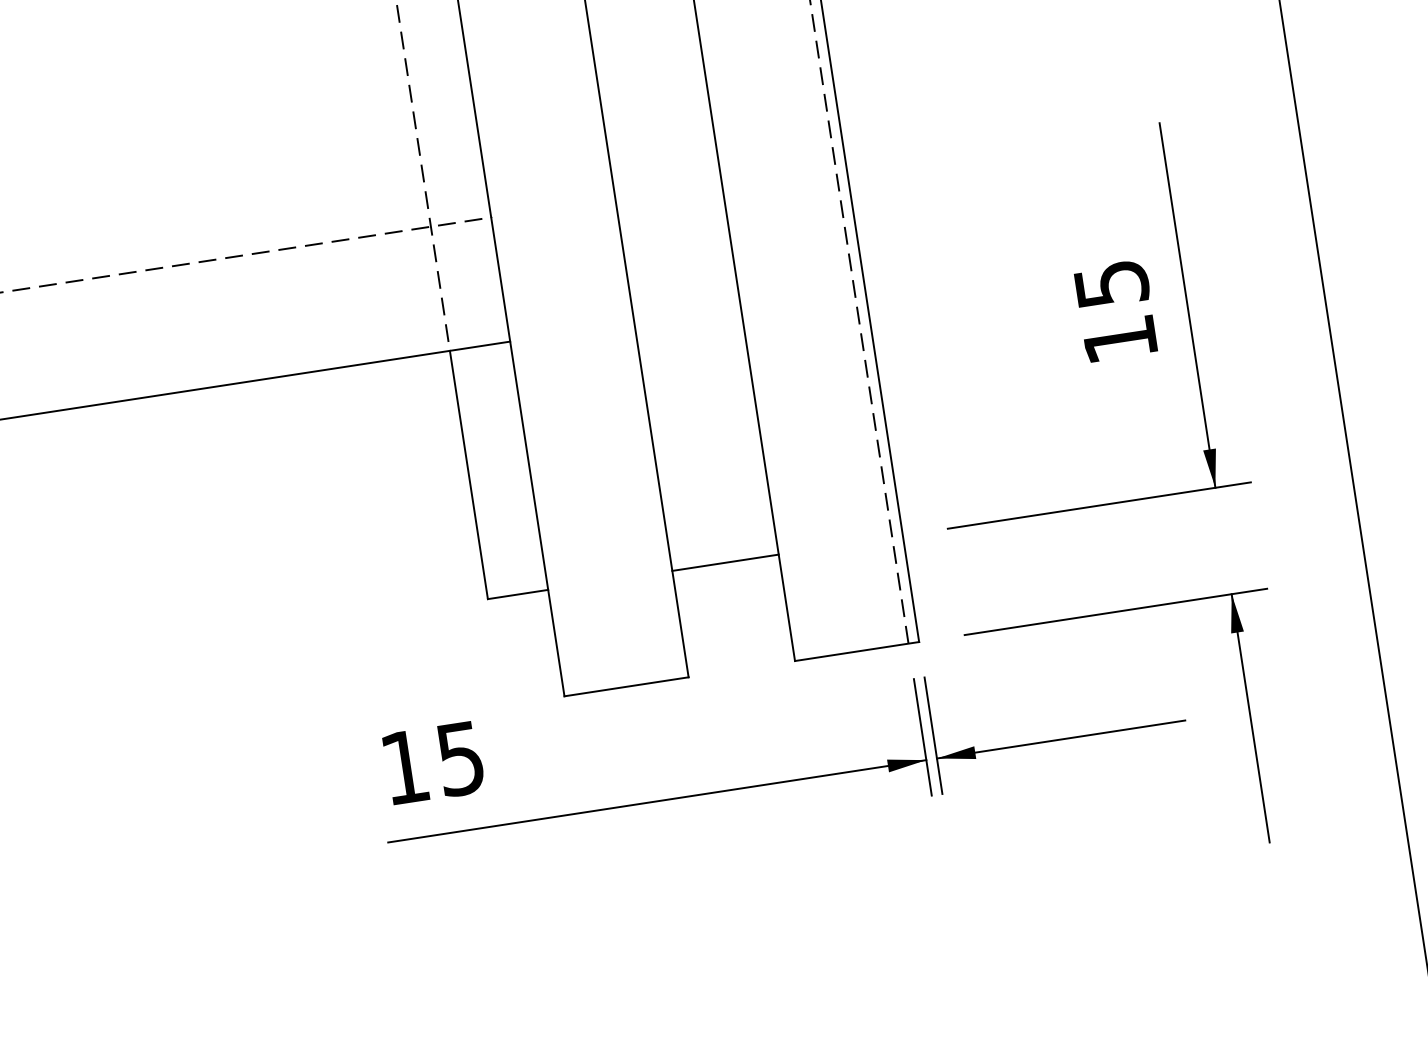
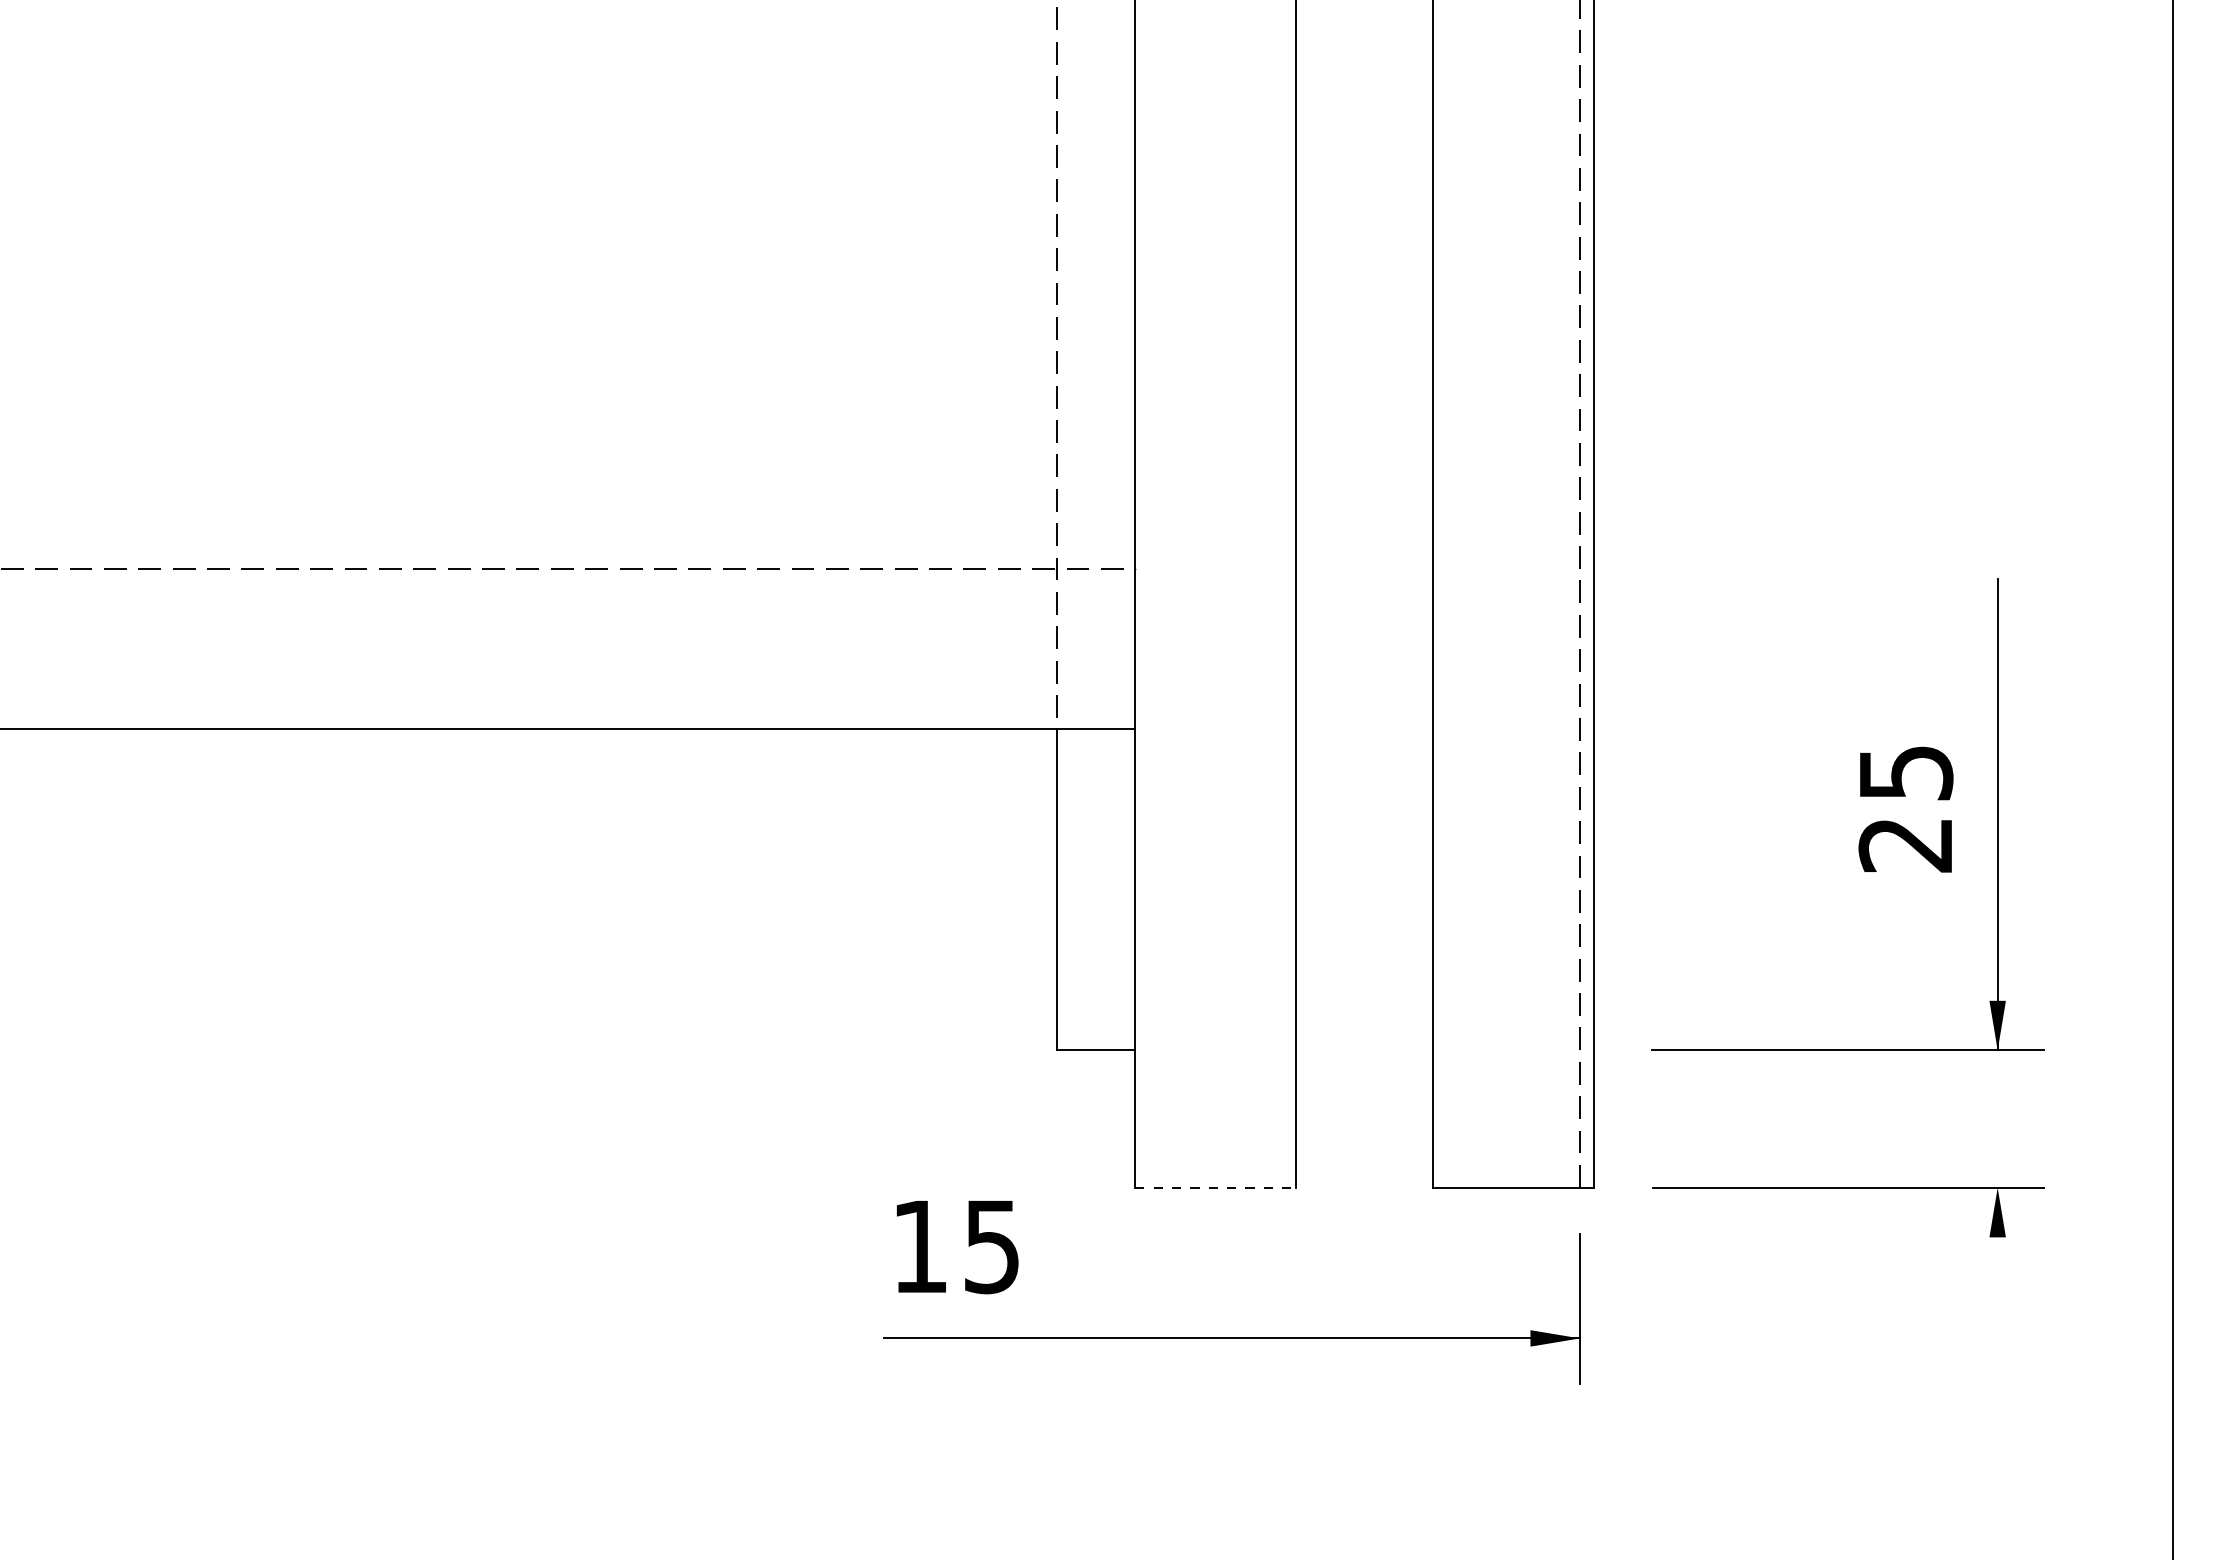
text: (1119, 340) -> (1904, 845), 15 -> 25
line: (725, 562) -> (1364, 1050), removed
line: (627, 686) -> (1216, 1187), solid -> dashed
line: (1250, 717) -> (1997, 1347), removed
part: (1061, 738) -> (1754, 1337), removed

